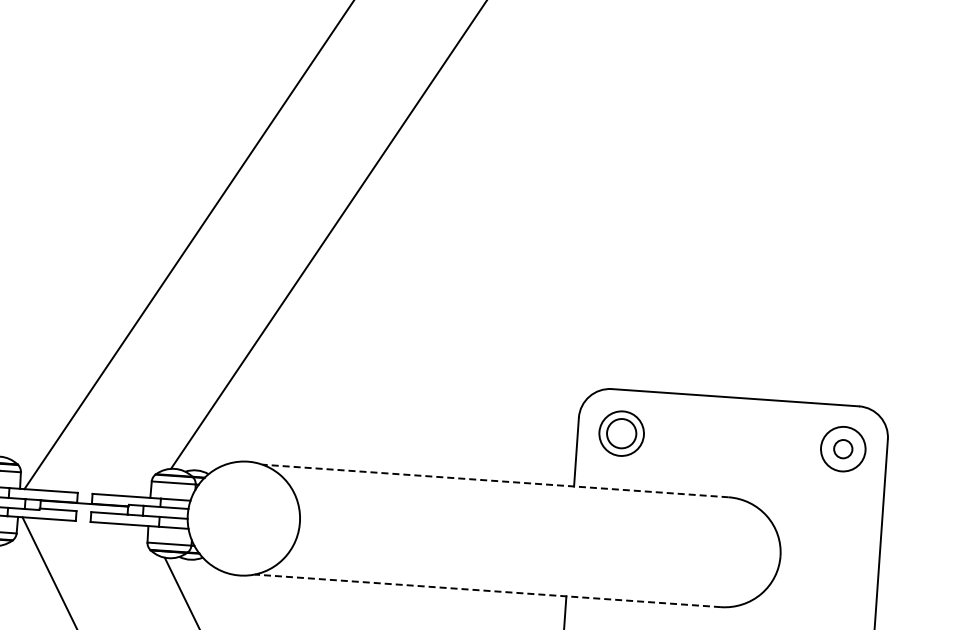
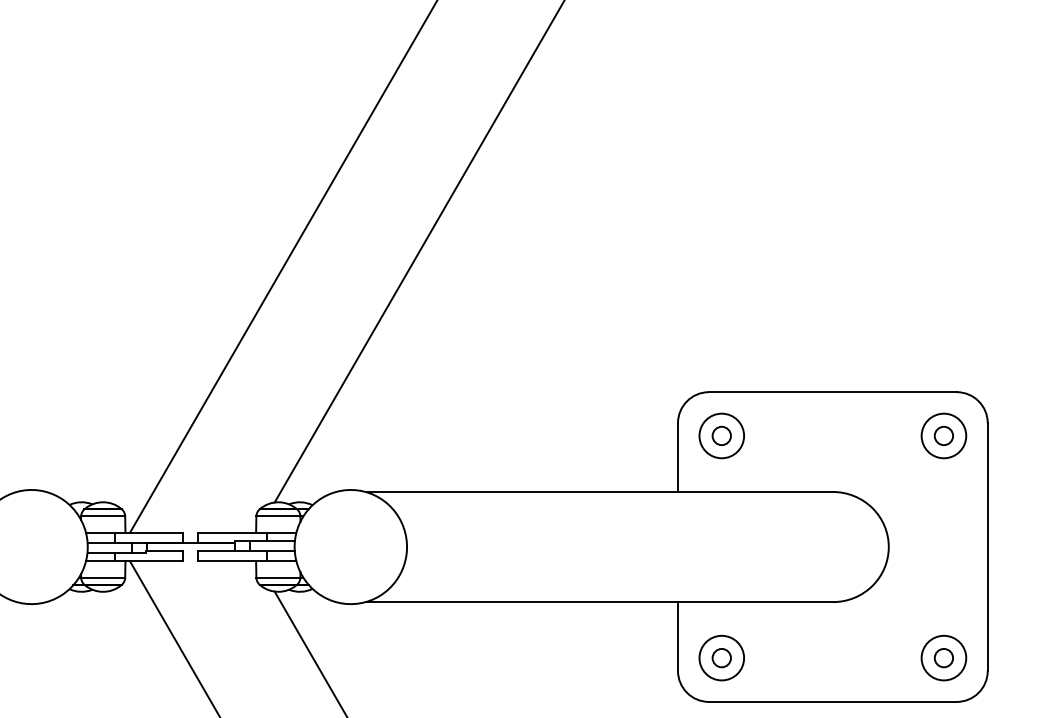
circle: (621, 433) -> (721, 435), size x0.62
line: (495, 480) -> (599, 491), dashed -> solid
line: (488, 591) -> (599, 602), dashed -> solid

